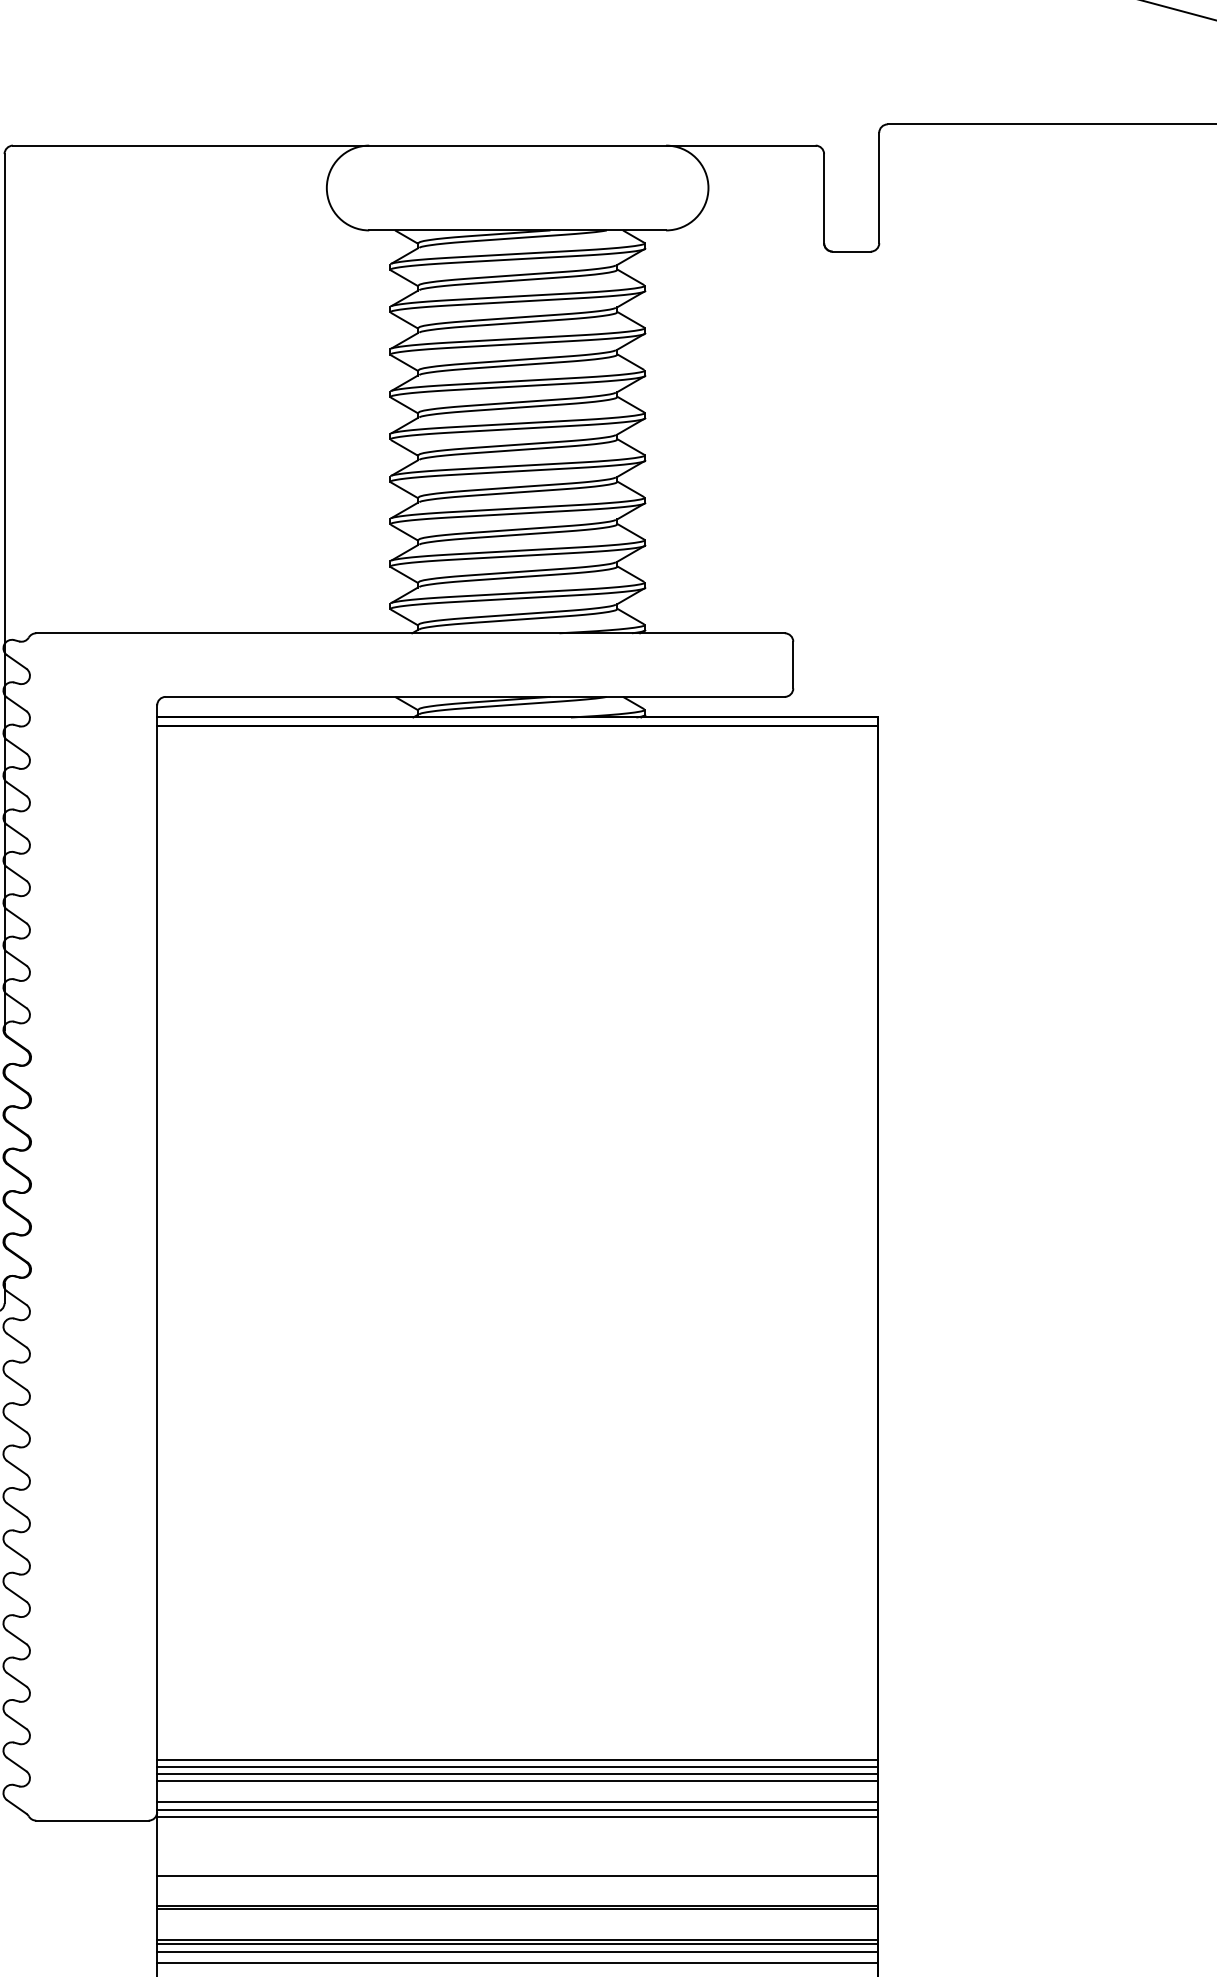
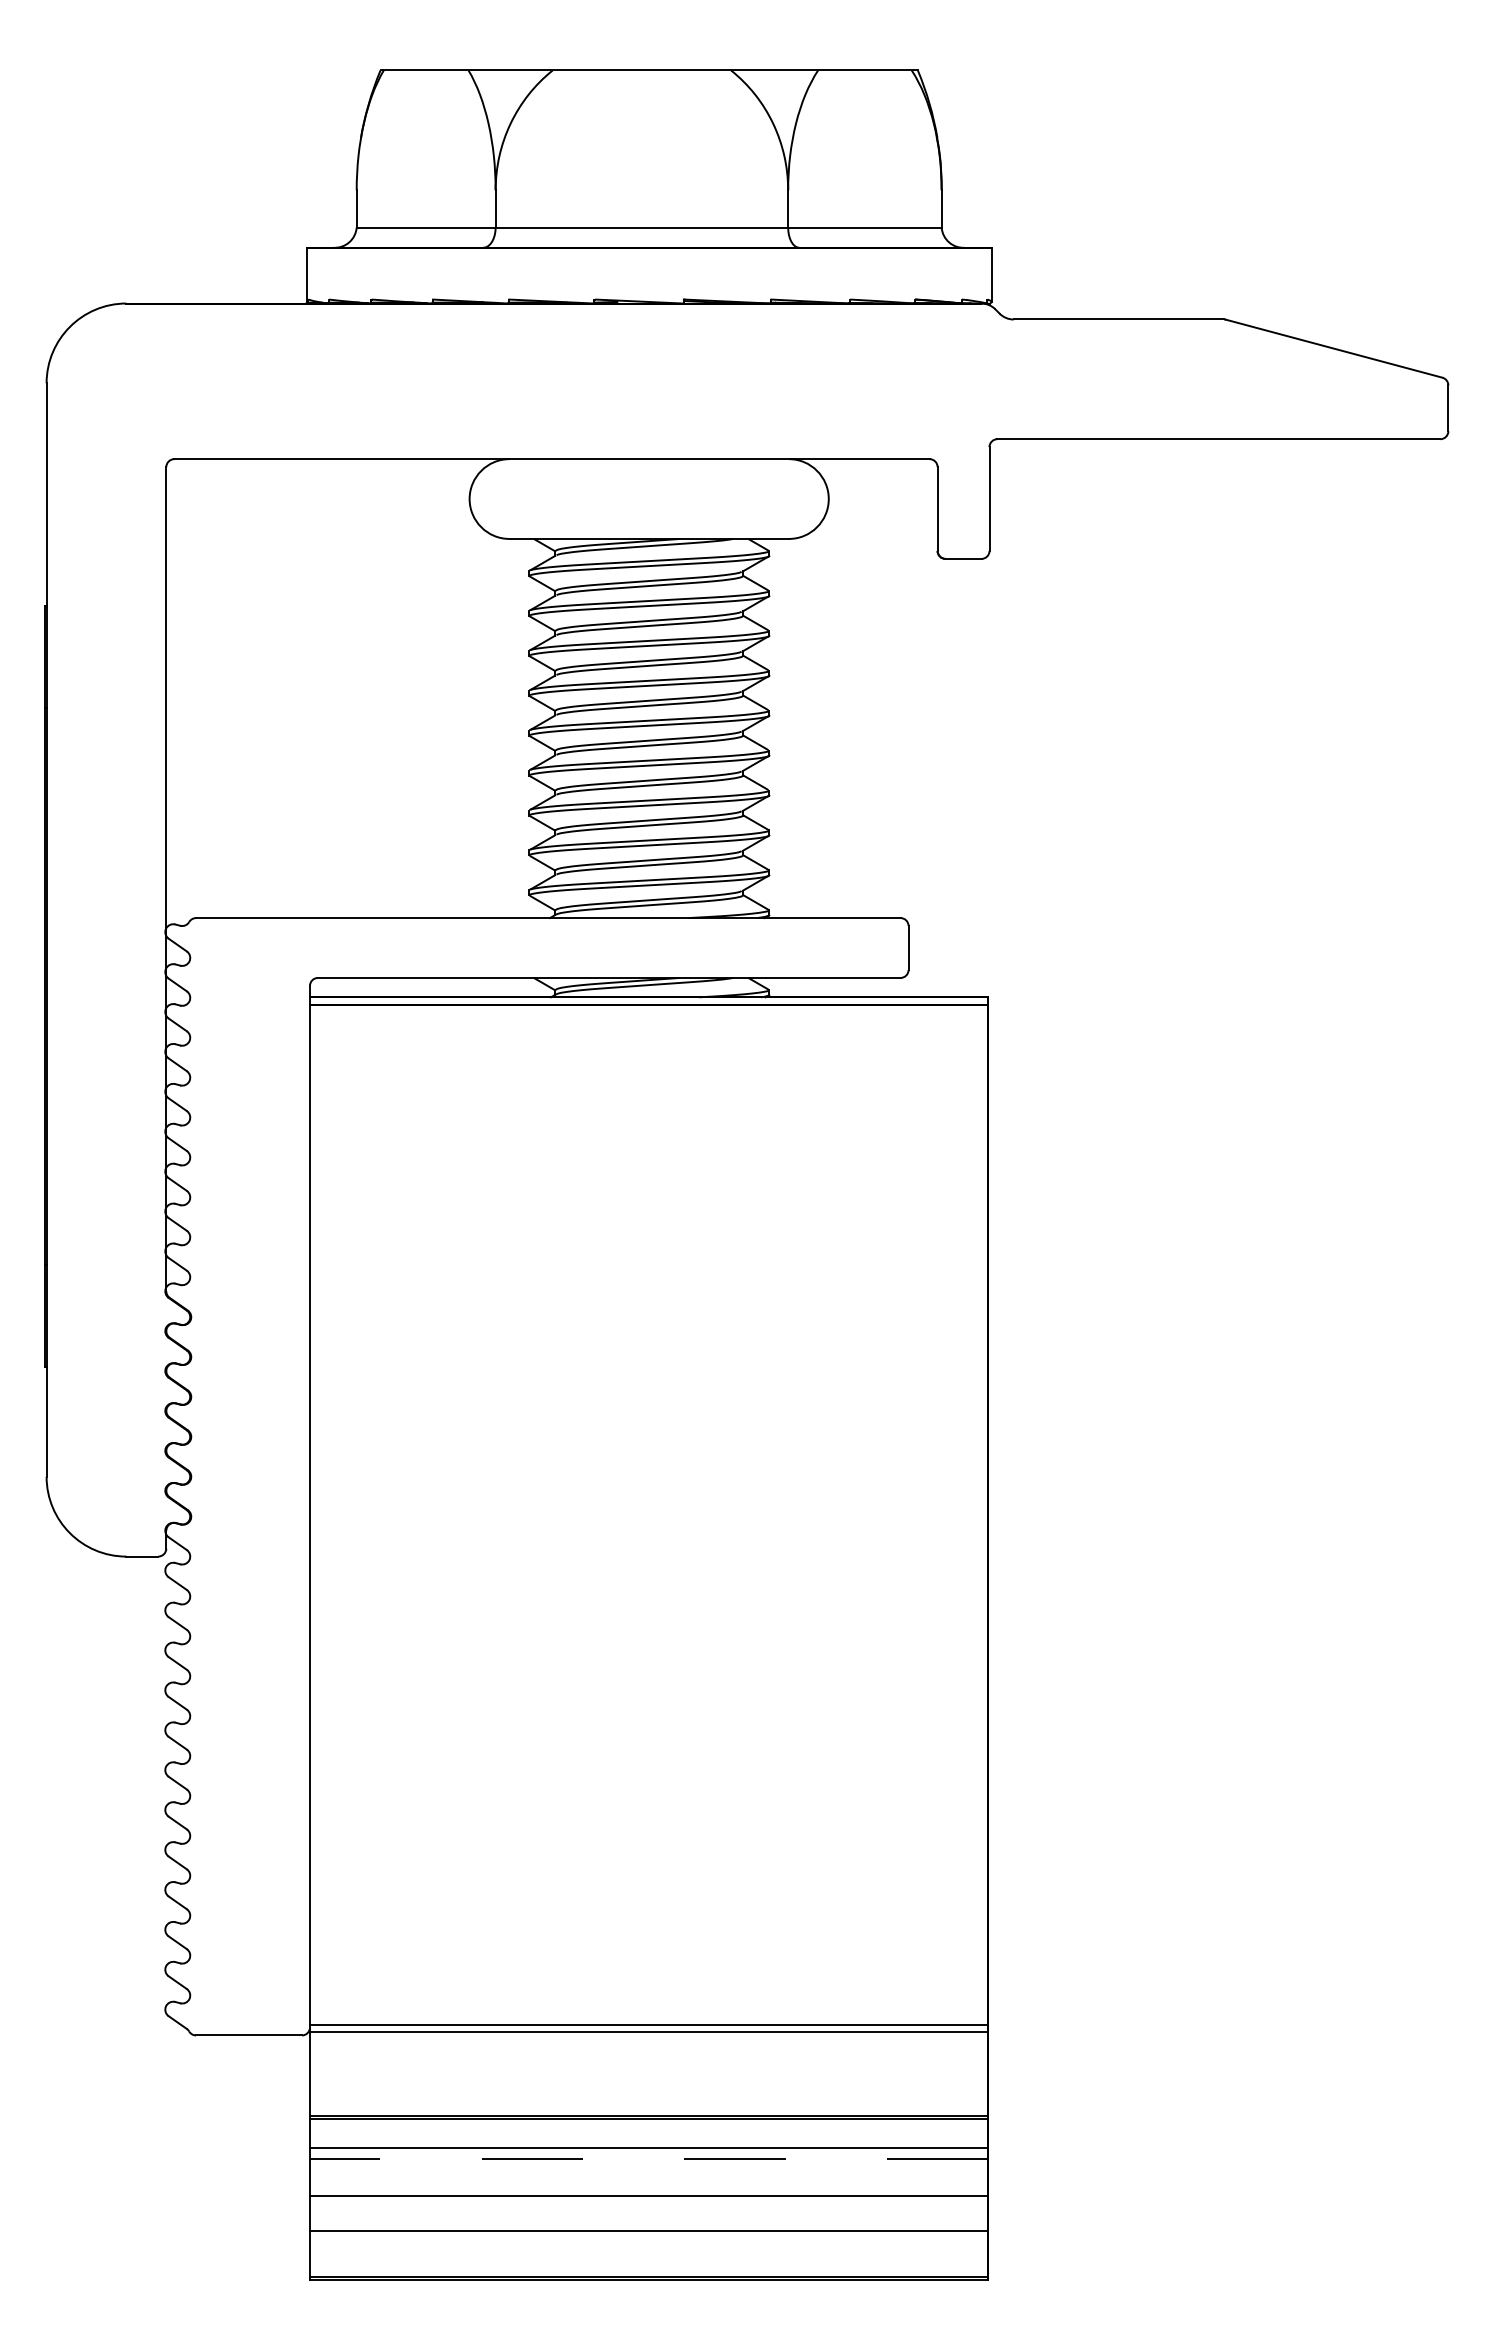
line: (516, 1759) -> (648, 1977), removed
line: (516, 1767) -> (648, 1985), removed
line: (516, 1773) -> (648, 1991), removed
line: (516, 1781) -> (648, 1998), removed
line: (516, 1802) -> (648, 2018), removed
line: (516, 1875) -> (648, 2087), removed
line: (516, 1943) -> (648, 2151), removed
line: (516, 1951) -> (648, 2158), solid -> dashed
line: (516, 1963) -> (648, 2169), removed

